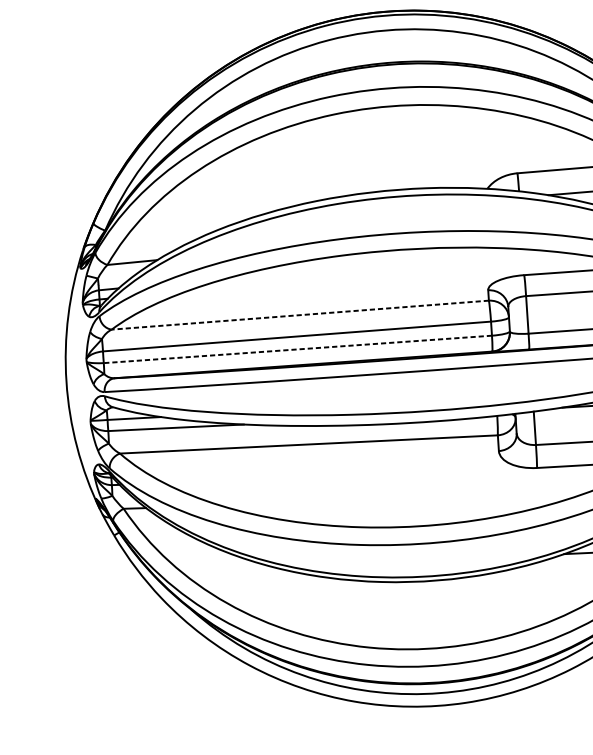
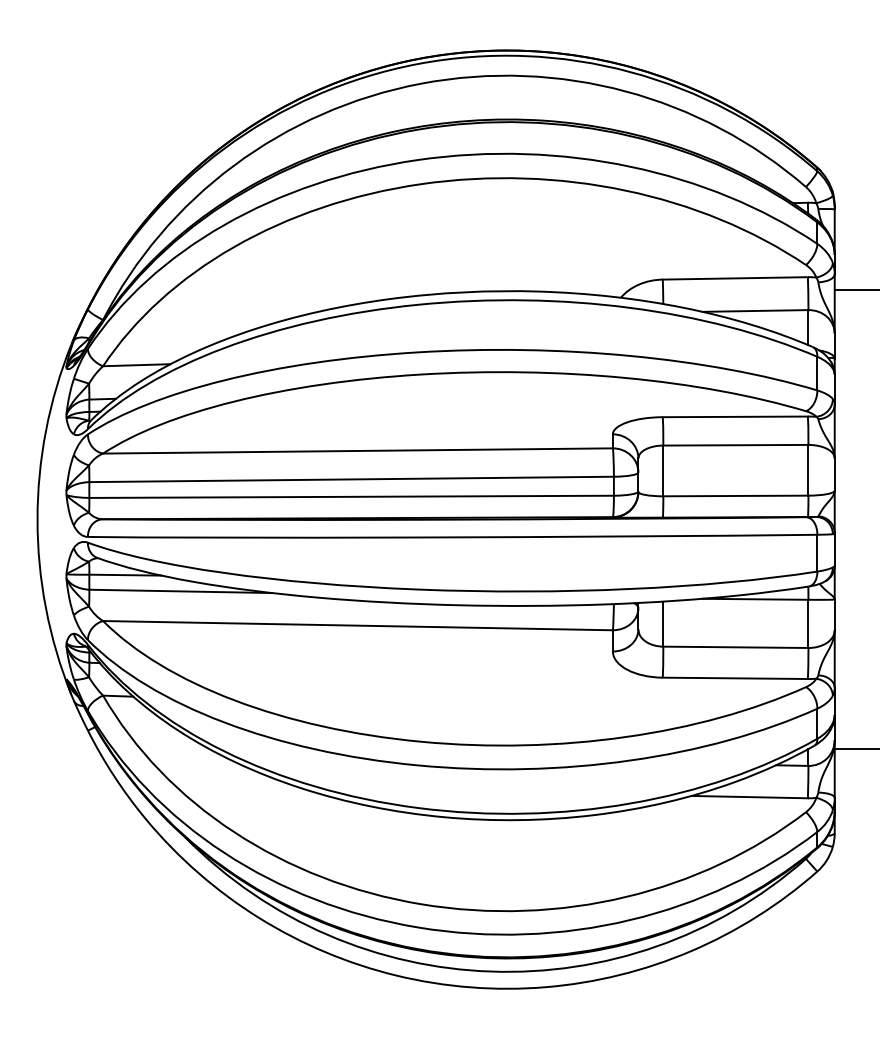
line: (300, 314) -> (358, 450), dashed -> solid
line: (297, 349) -> (351, 496), dashed -> solid

